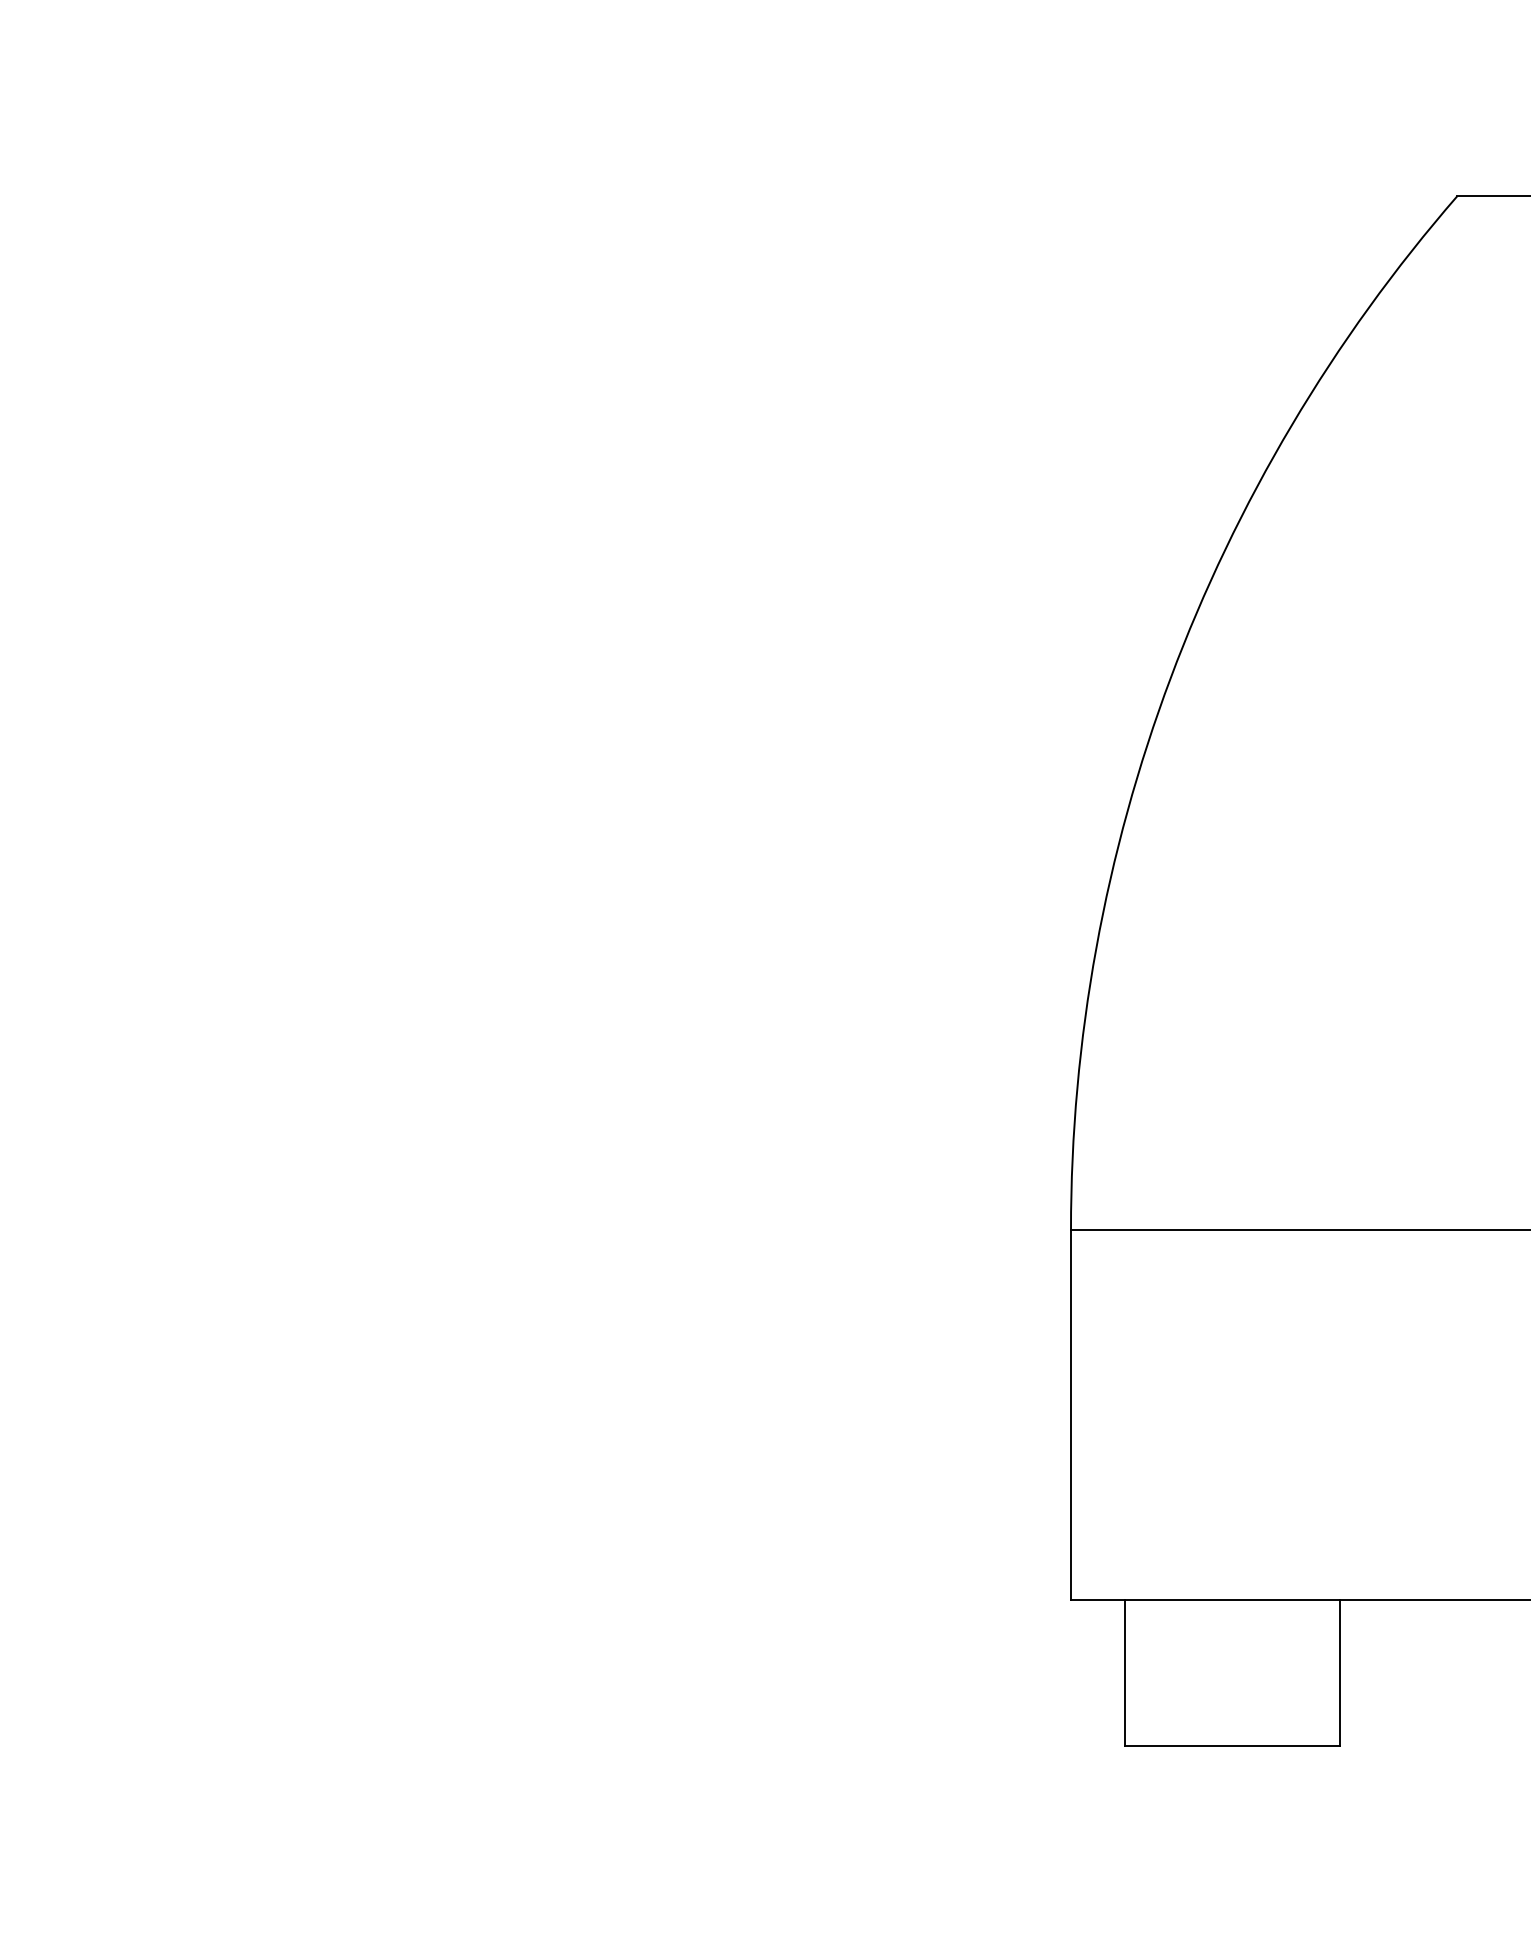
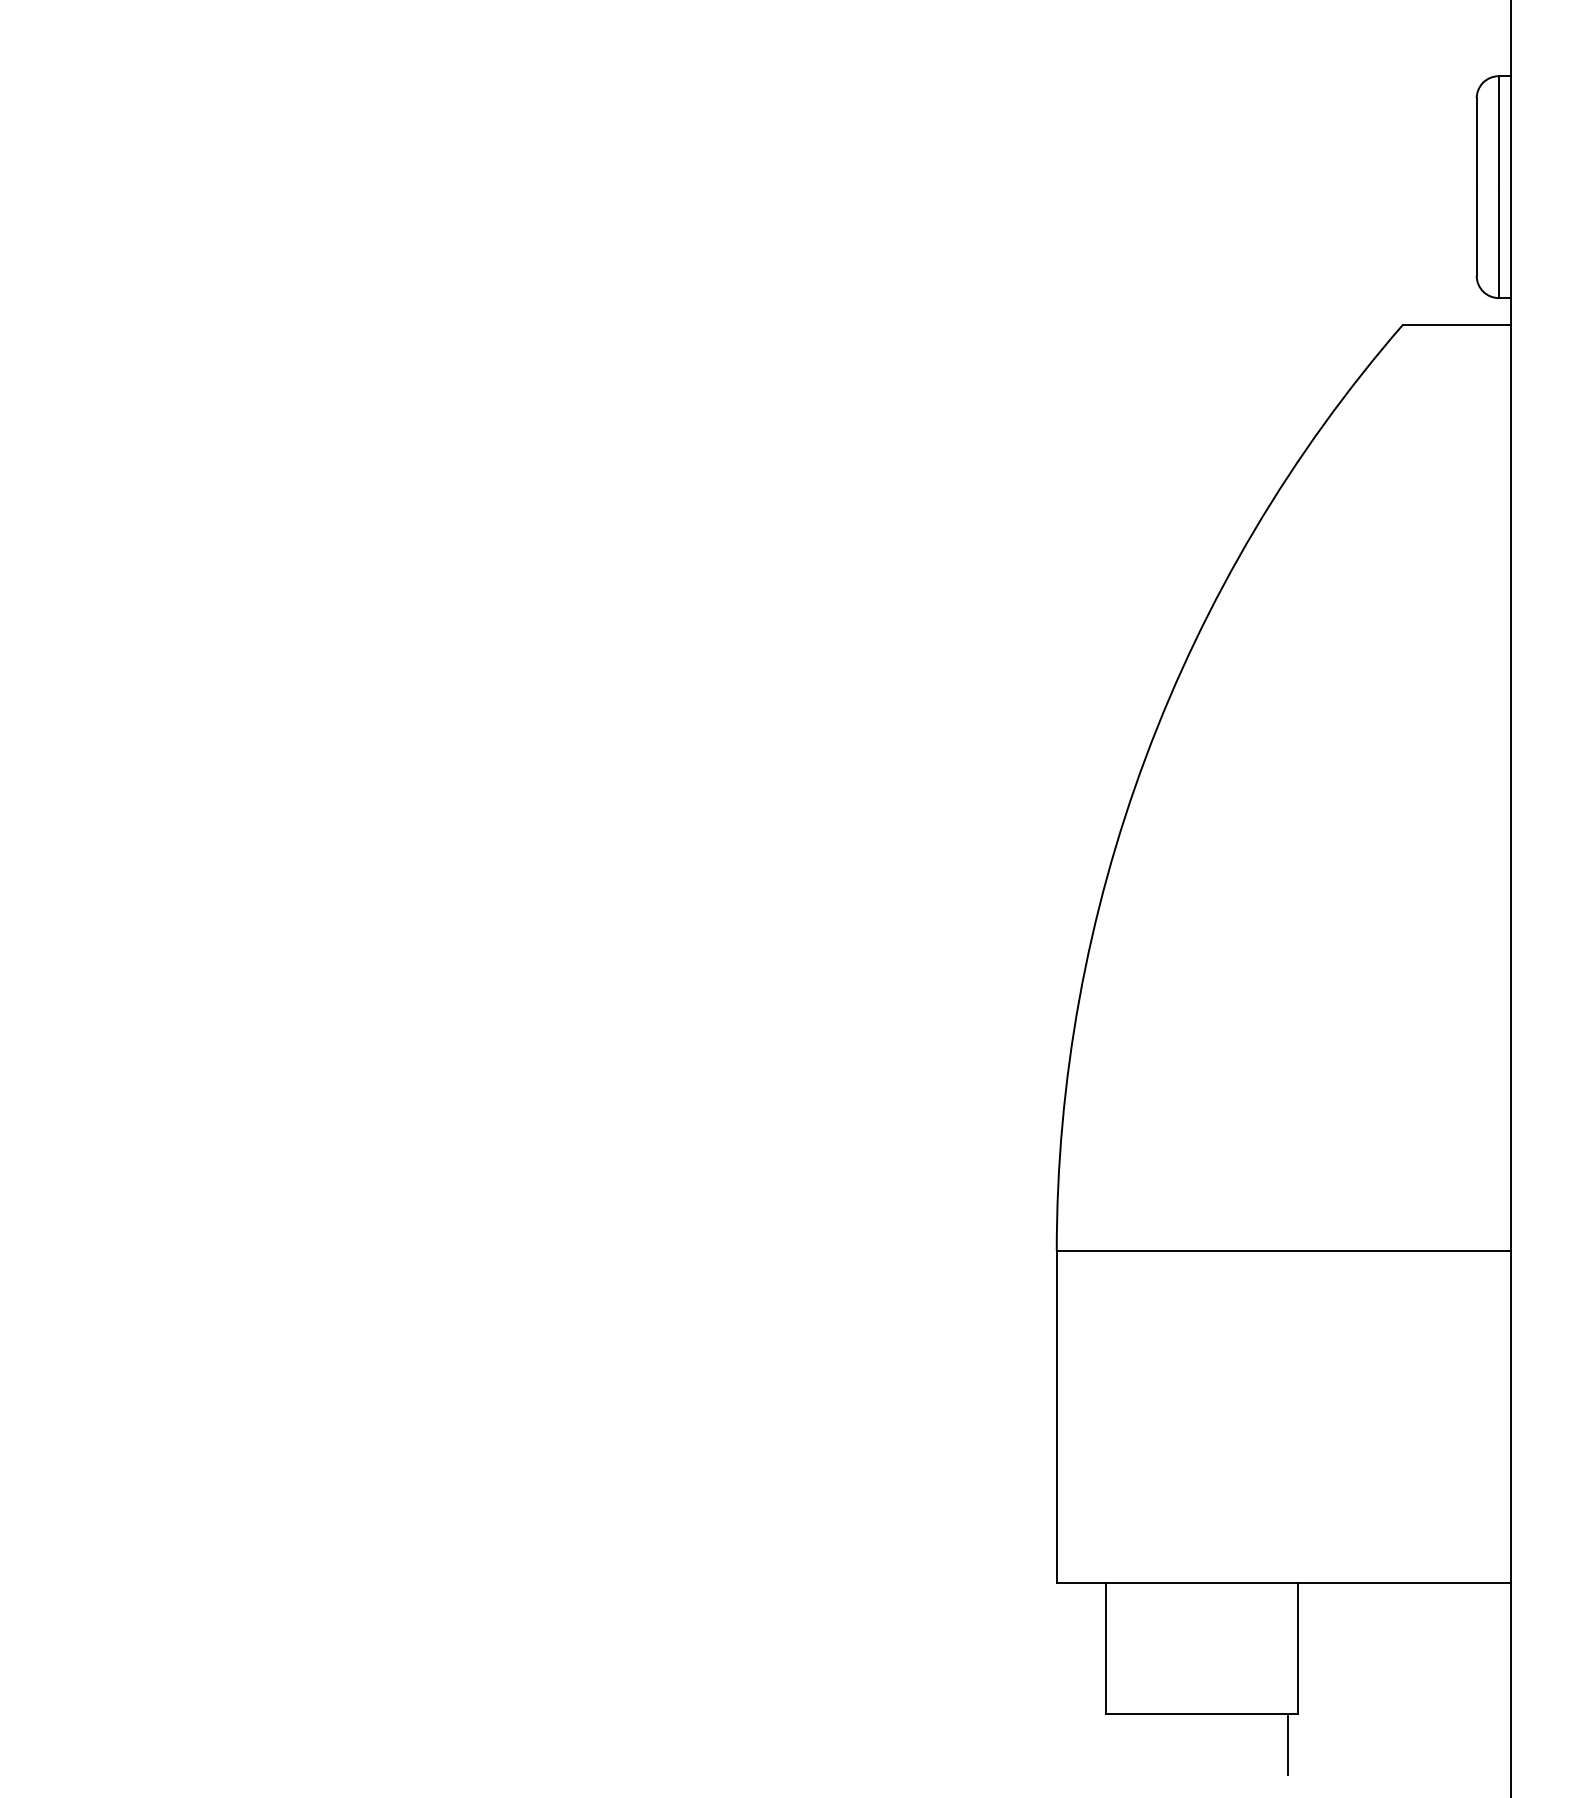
line: (1329, 1780) -> (1288, 1744), added

